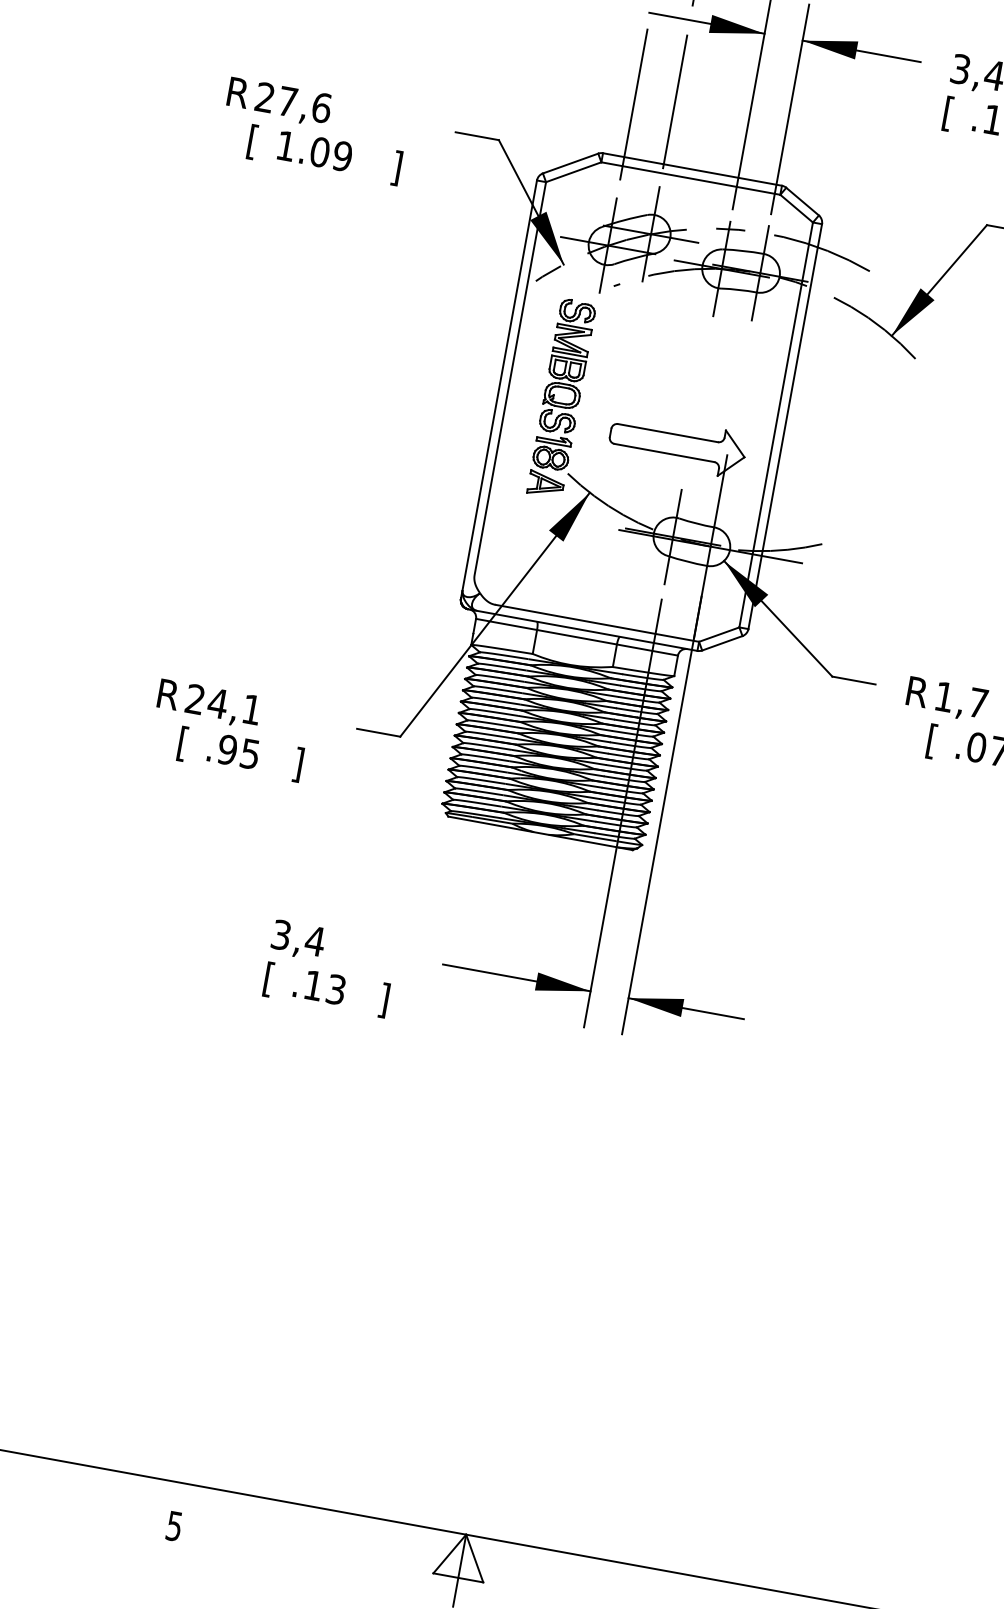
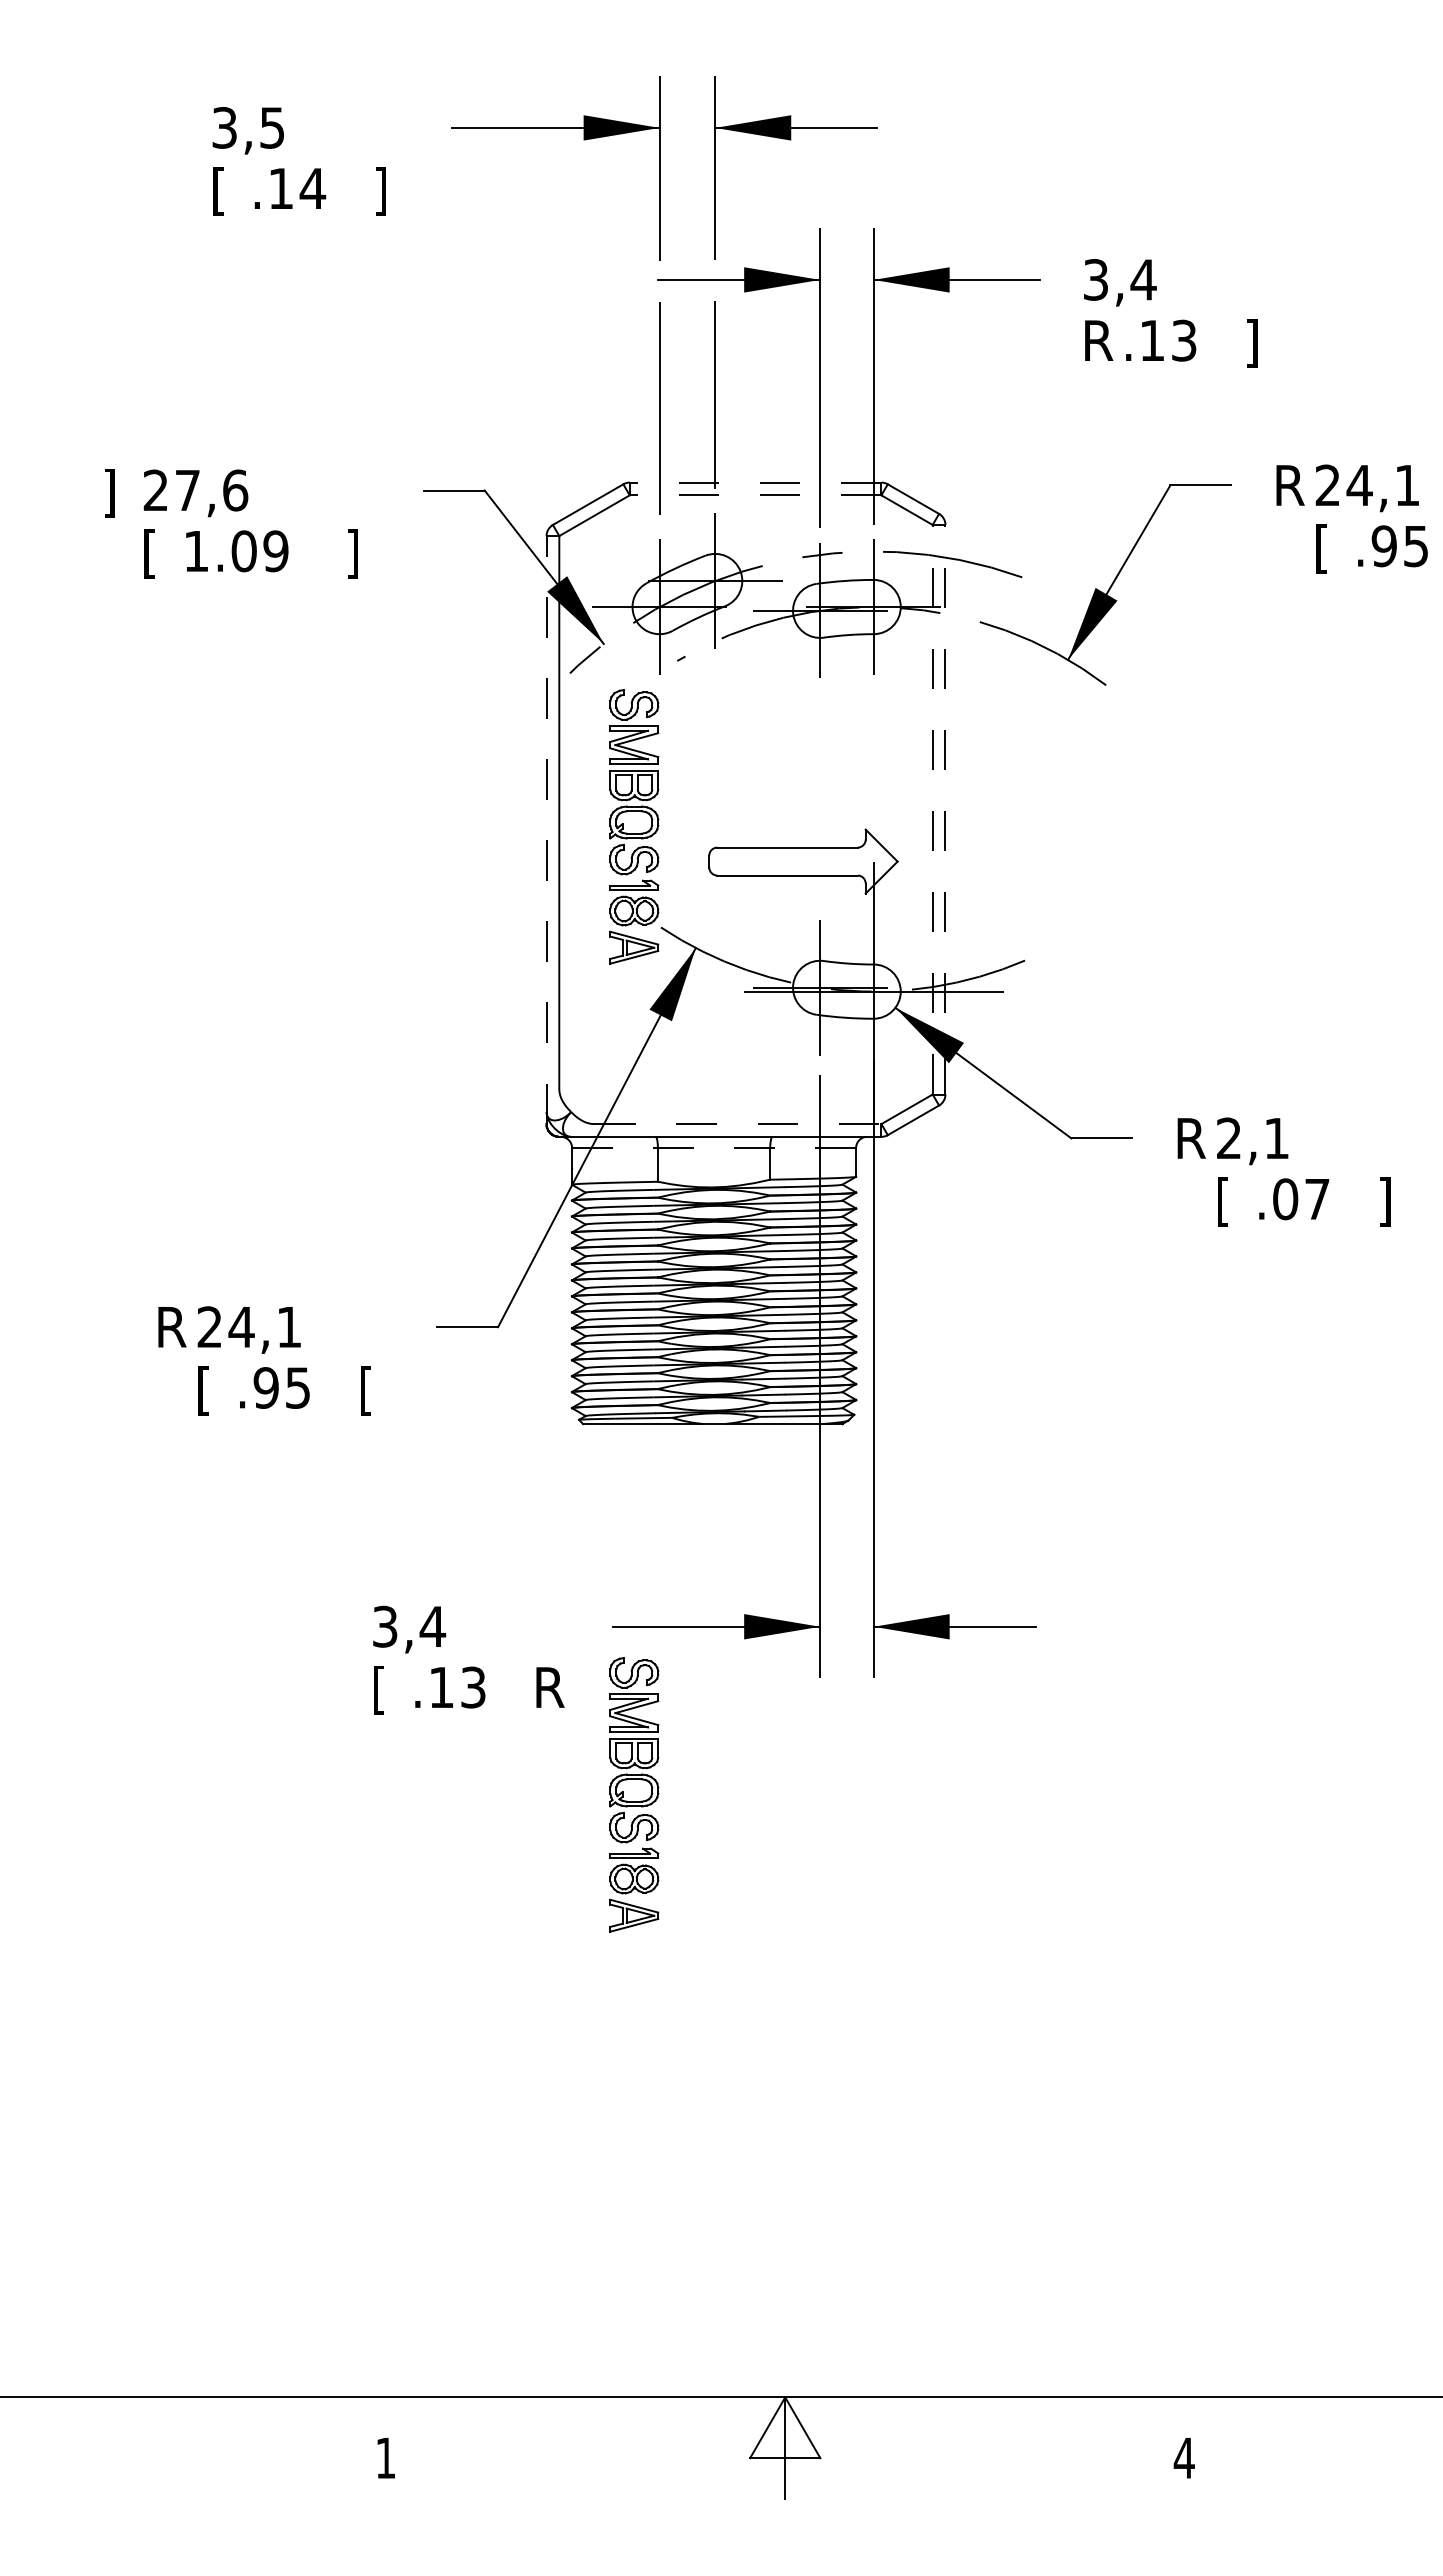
text: (238, 94) -> (118, 493), R -> ]
text: (954, 115) -> (1099, 343), [ -> R
line: (692, 169) -> (755, 482), solid -> dashed
line: (690, 178) -> (755, 495), solid -> dashed
line: (499, 389) -> (546, 829), solid -> dashed
line: (776, 424) -> (932, 809), solid -> dashed
line: (785, 426) -> (945, 809), solid -> dashed
line: (597, 623) -> (738, 1124), solid -> dashed
line: (577, 637) -> (714, 1148), solid -> dashed
text: (961, 699) -> (1252, 1137), 1,7 -> 2,1
text: (297, 764) -> (365, 1390), ] -> [
text: (390, 1001) -> (550, 1690), ] -> R
part: (436, 1086) -> (634, 1794), added
text: (174, 1526) -> (385, 2458), 5 -> 1

